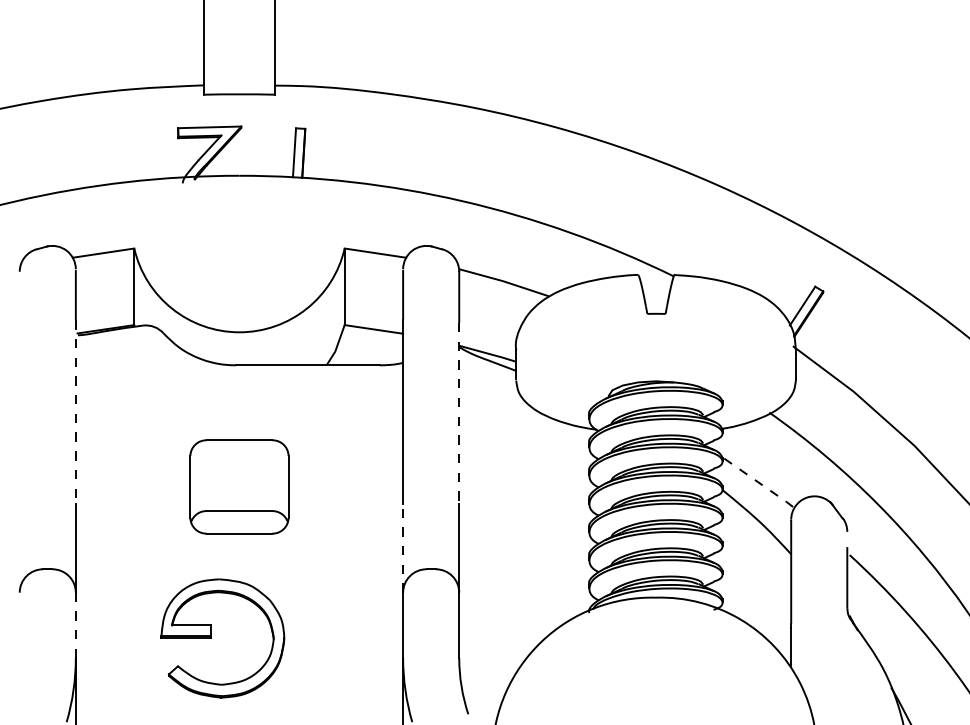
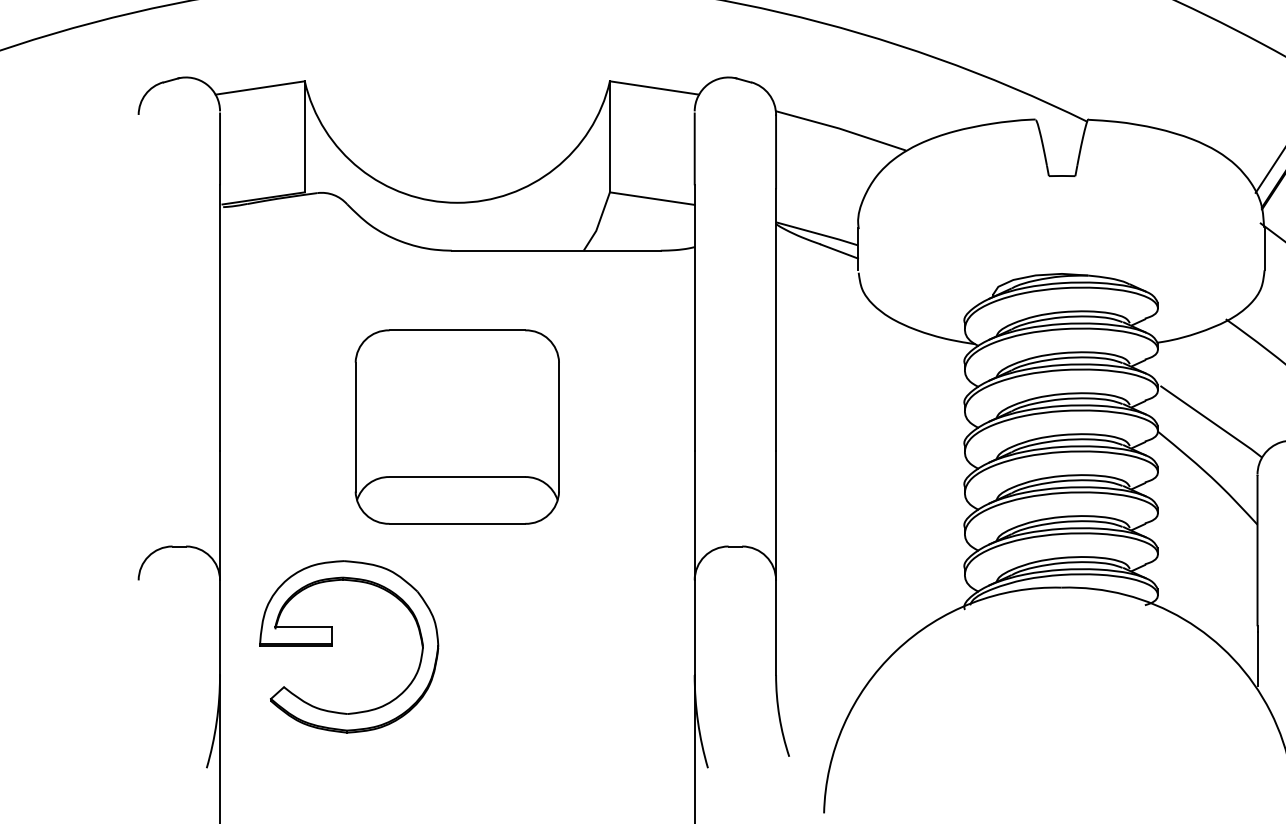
line: (75, 411) -> (219, 317), dashed -> solid
line: (459, 413) -> (776, 320), dashed -> solid
line: (760, 483) -> (1212, 422), dashed -> solid
part: (239, 486) -> (457, 426), size x1.43
line: (403, 548) -> (695, 516), dashed -> solid
line: (75, 625) -> (219, 628), dashed -> solid
part: (211, 638) -> (332, 646), moved

